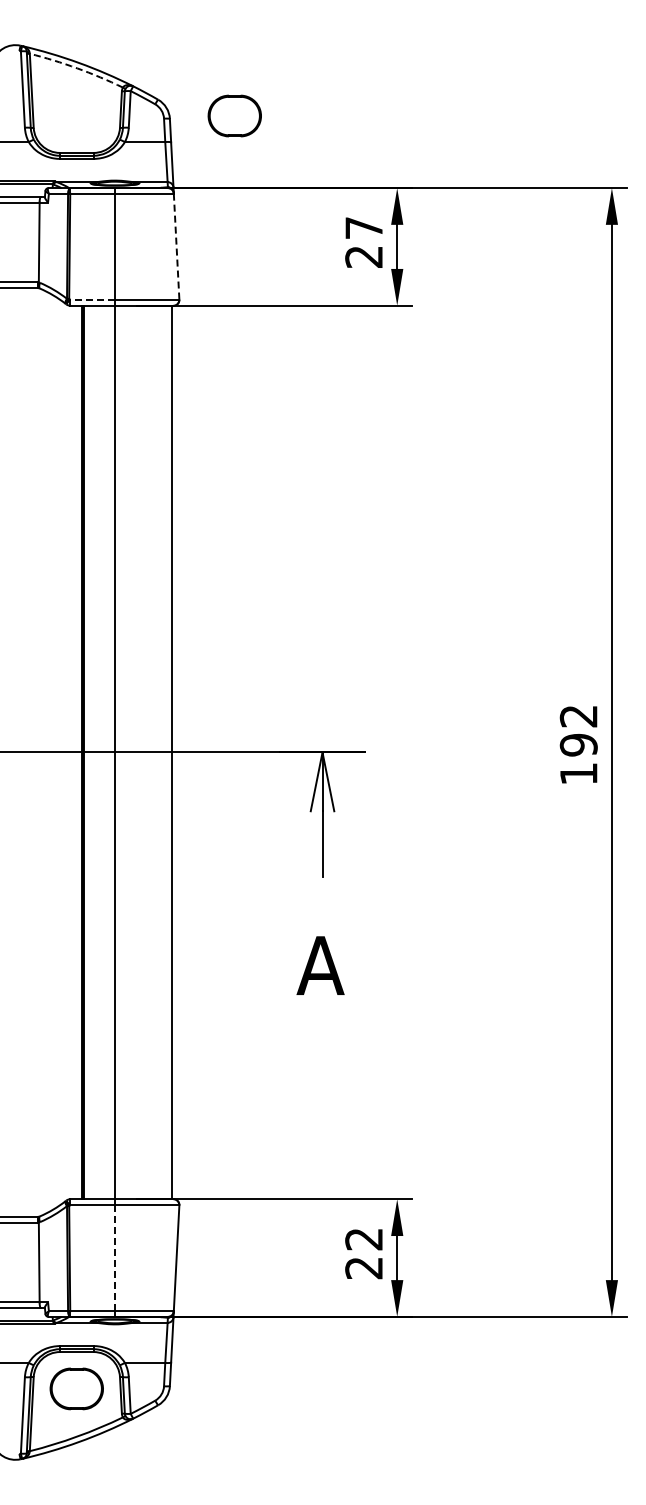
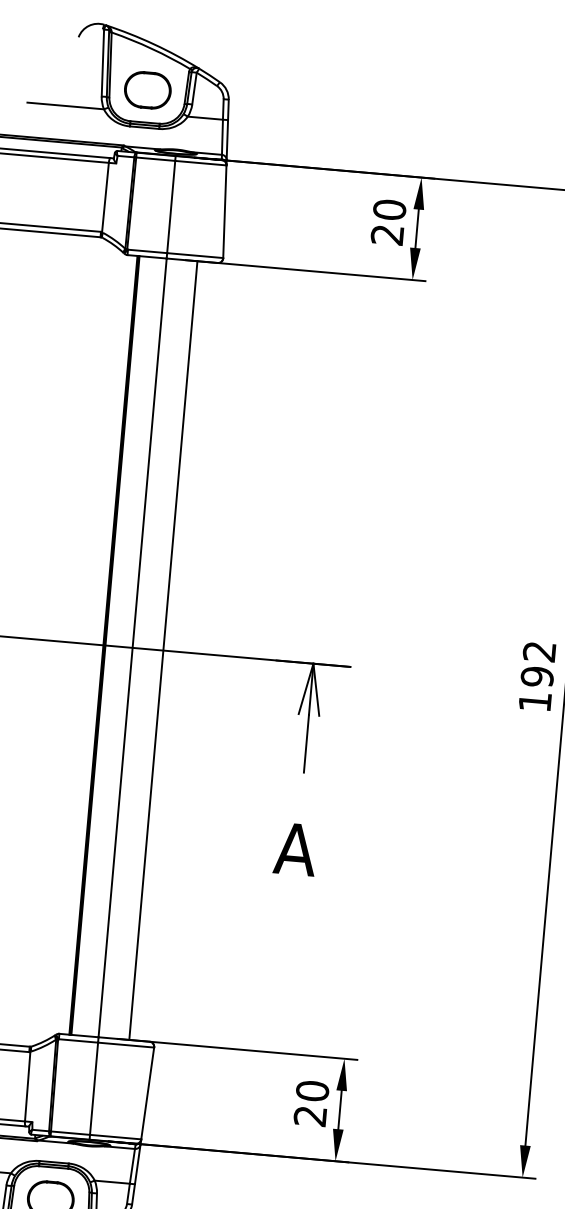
arc: (77, 68) -> (152, 48), dashed -> solid
part: (234, 115) -> (147, 89), moved
text: (364, 227) -> (390, 209), 27 -> 20
line: (176, 246) -> (224, 211), dashed -> solid
line: (92, 299) -> (147, 251), dashed -> solid
line: (172, 752) -> (163, 650), moved
text: (364, 1238) -> (312, 1090), 22 -> 20
line: (115, 1258) -> (94, 1088), dashed -> solid

